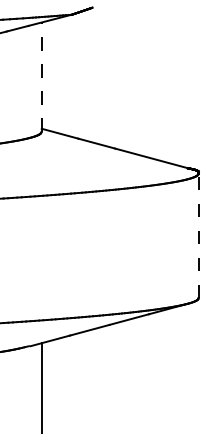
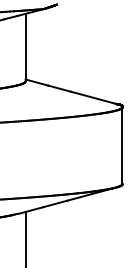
line: (41, 76) -> (25, 47), dashed -> solid
line: (198, 235) -> (122, 145), dashed -> solid

